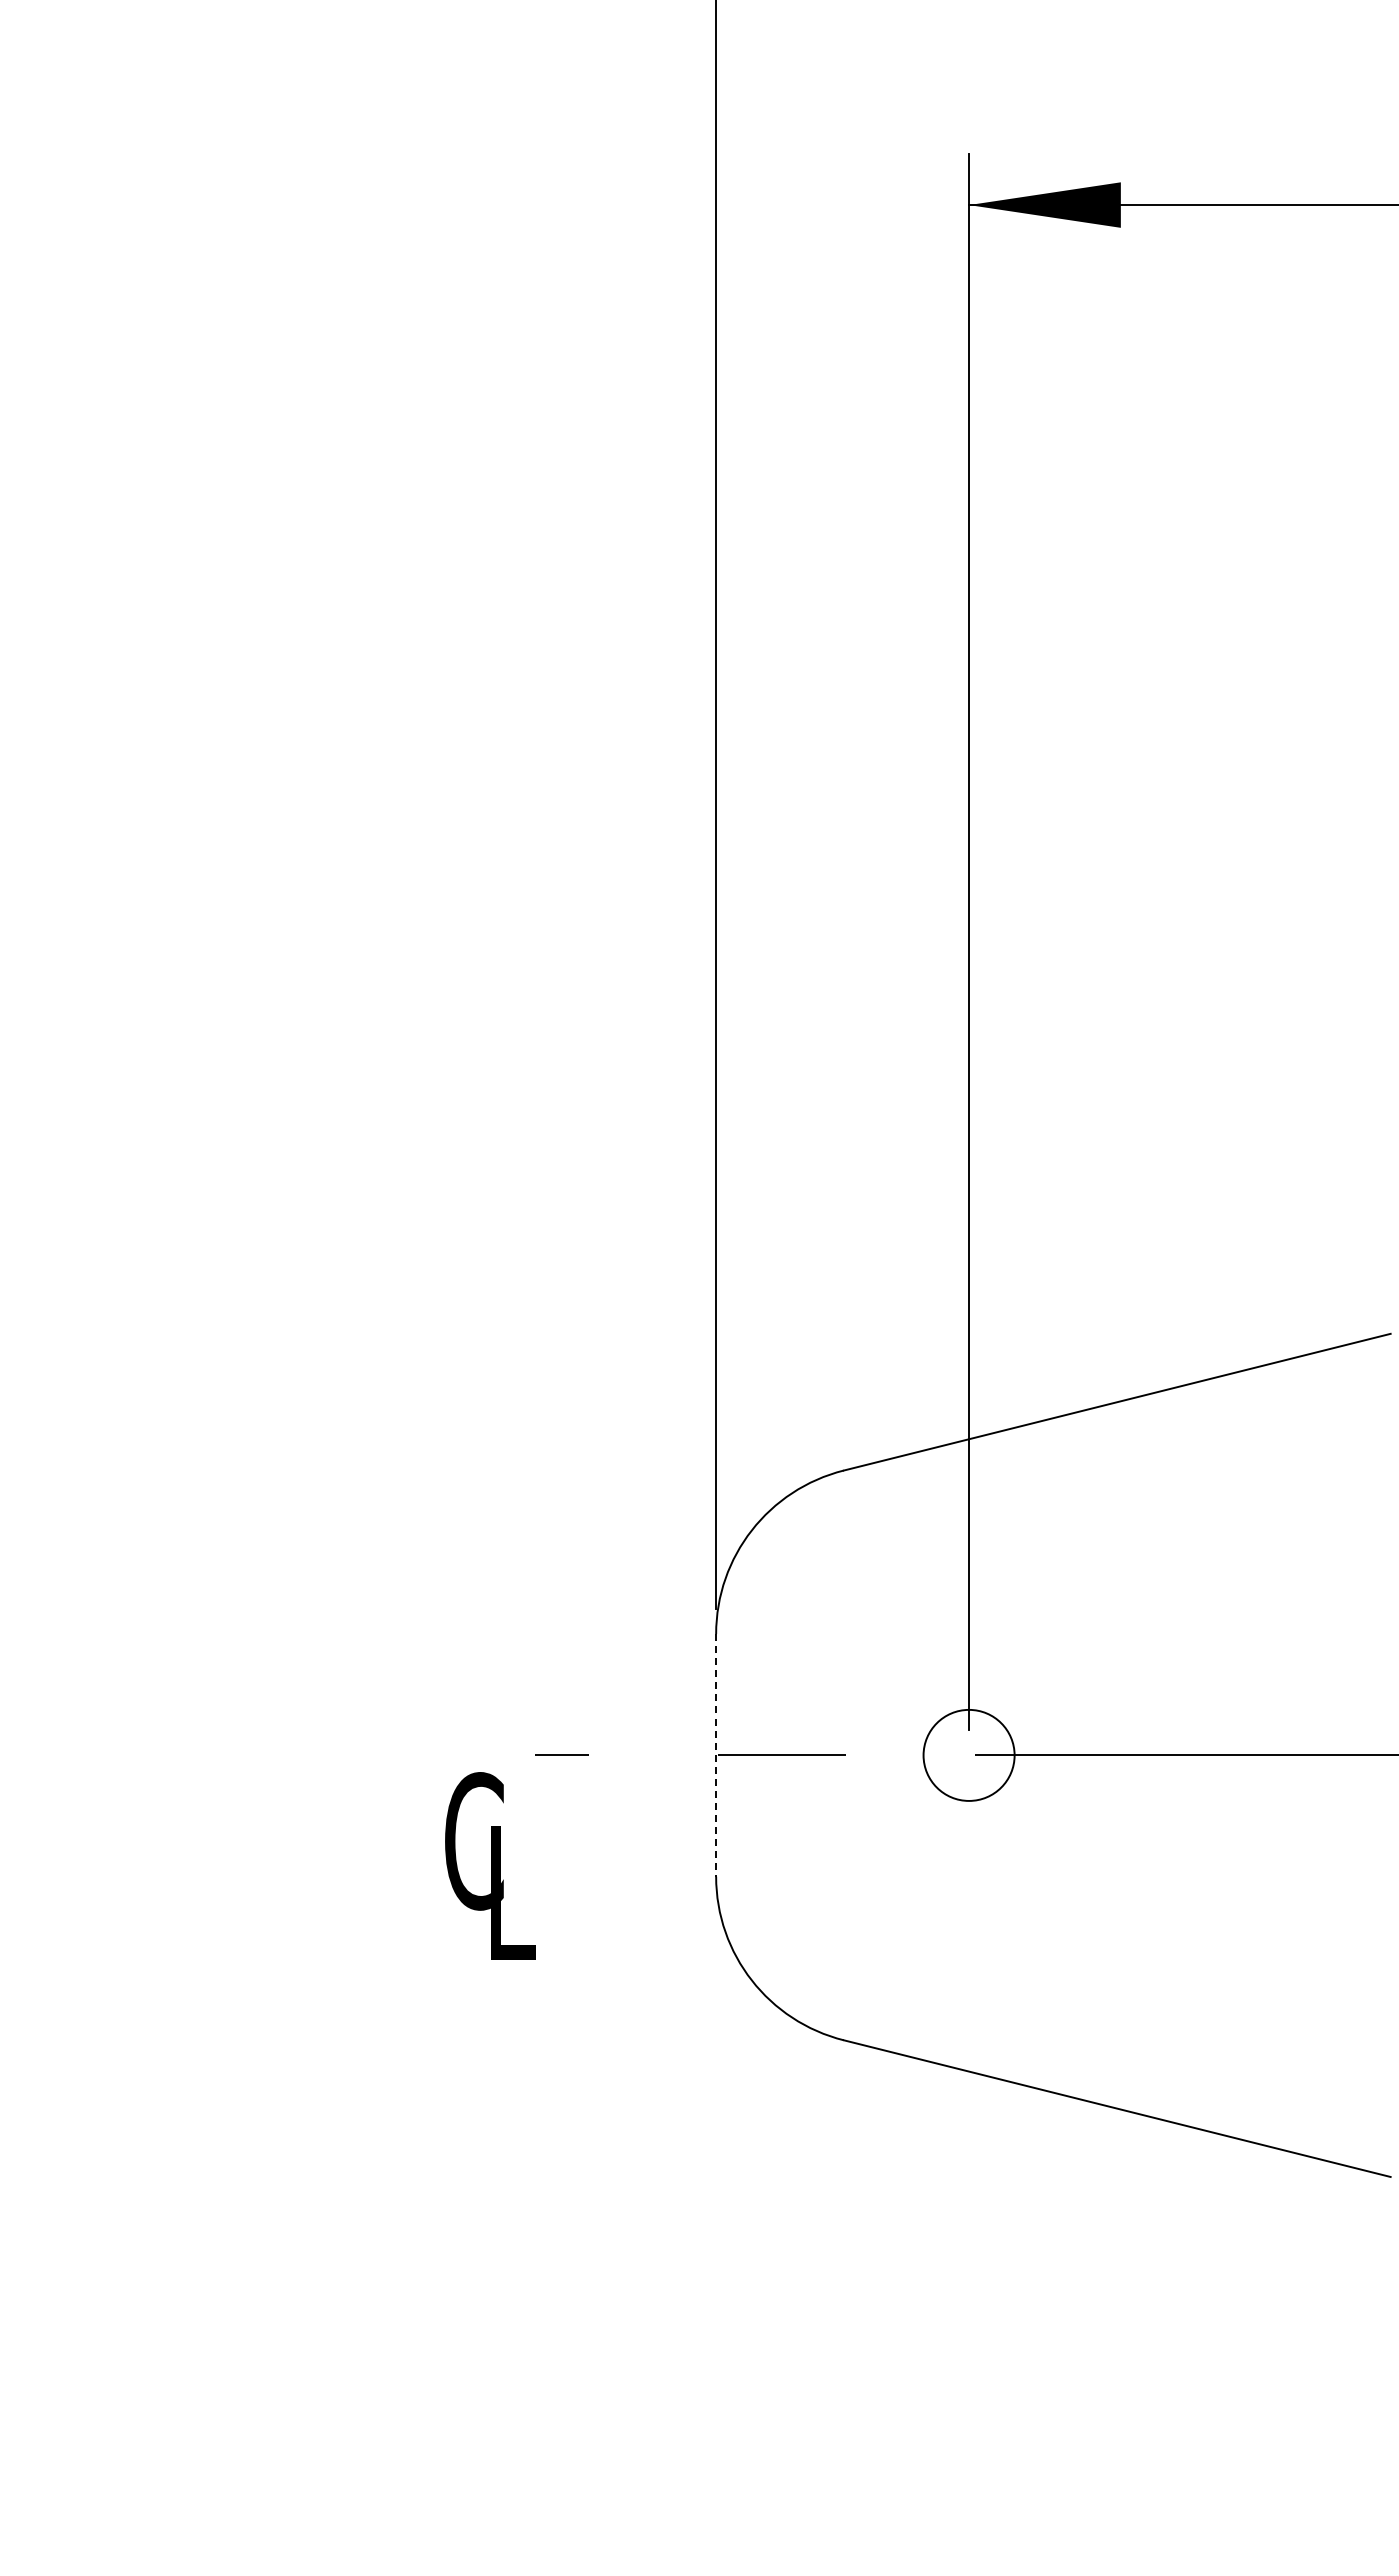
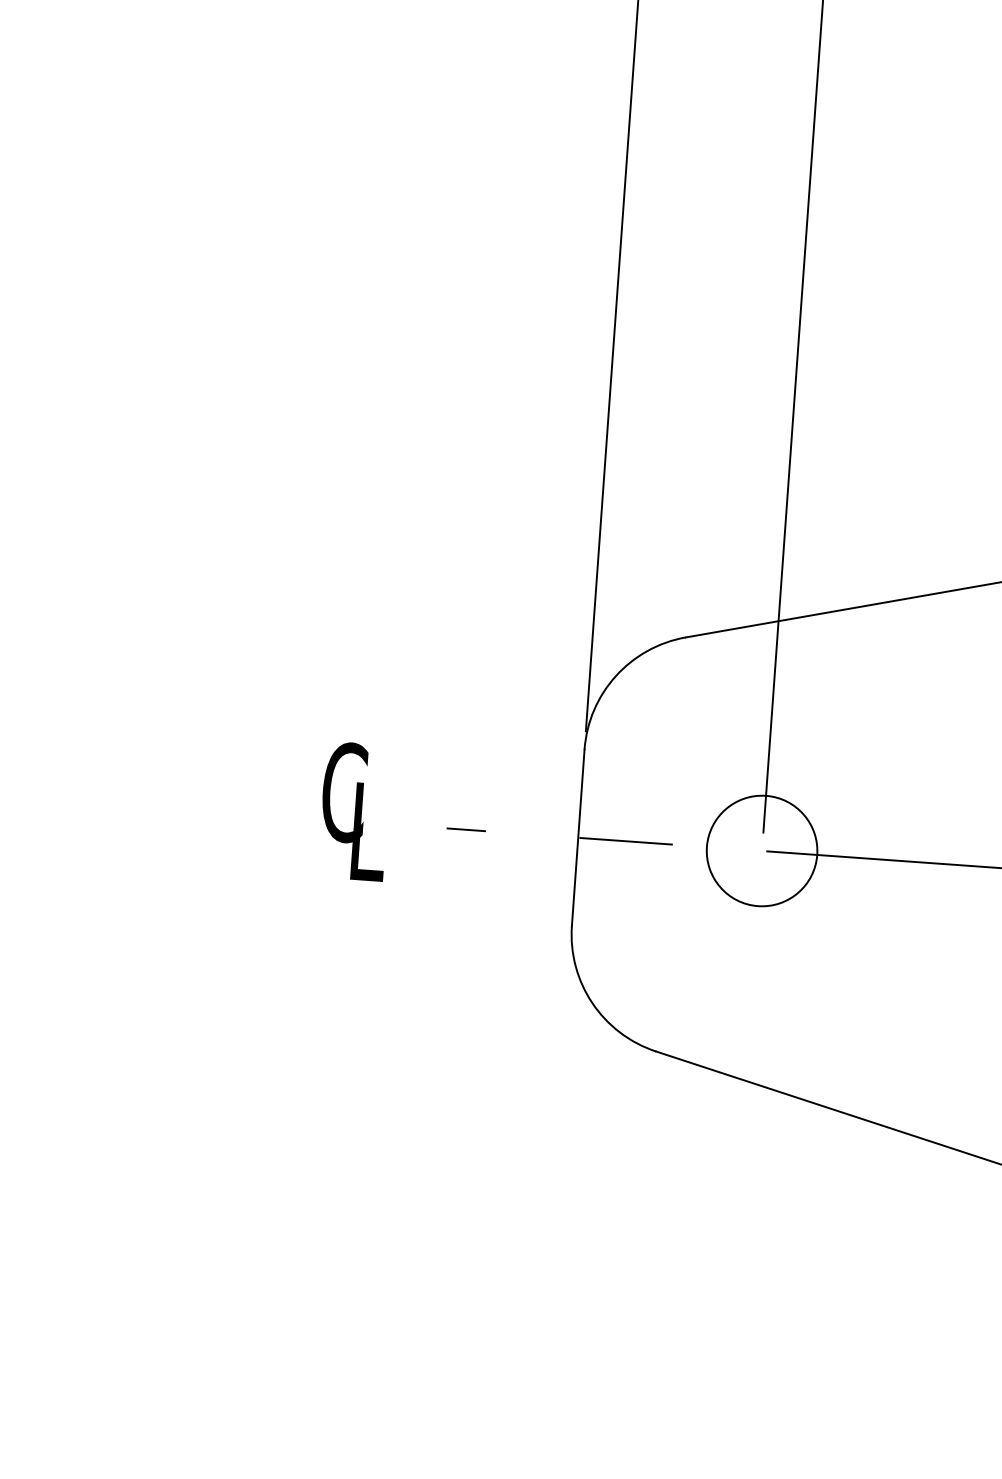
line: (716, 1755) -> (578, 837), dashed -> solid
circle: (968, 1755) -> (761, 851), size x1.67
text: (490, 1865) -> (354, 810), moved

